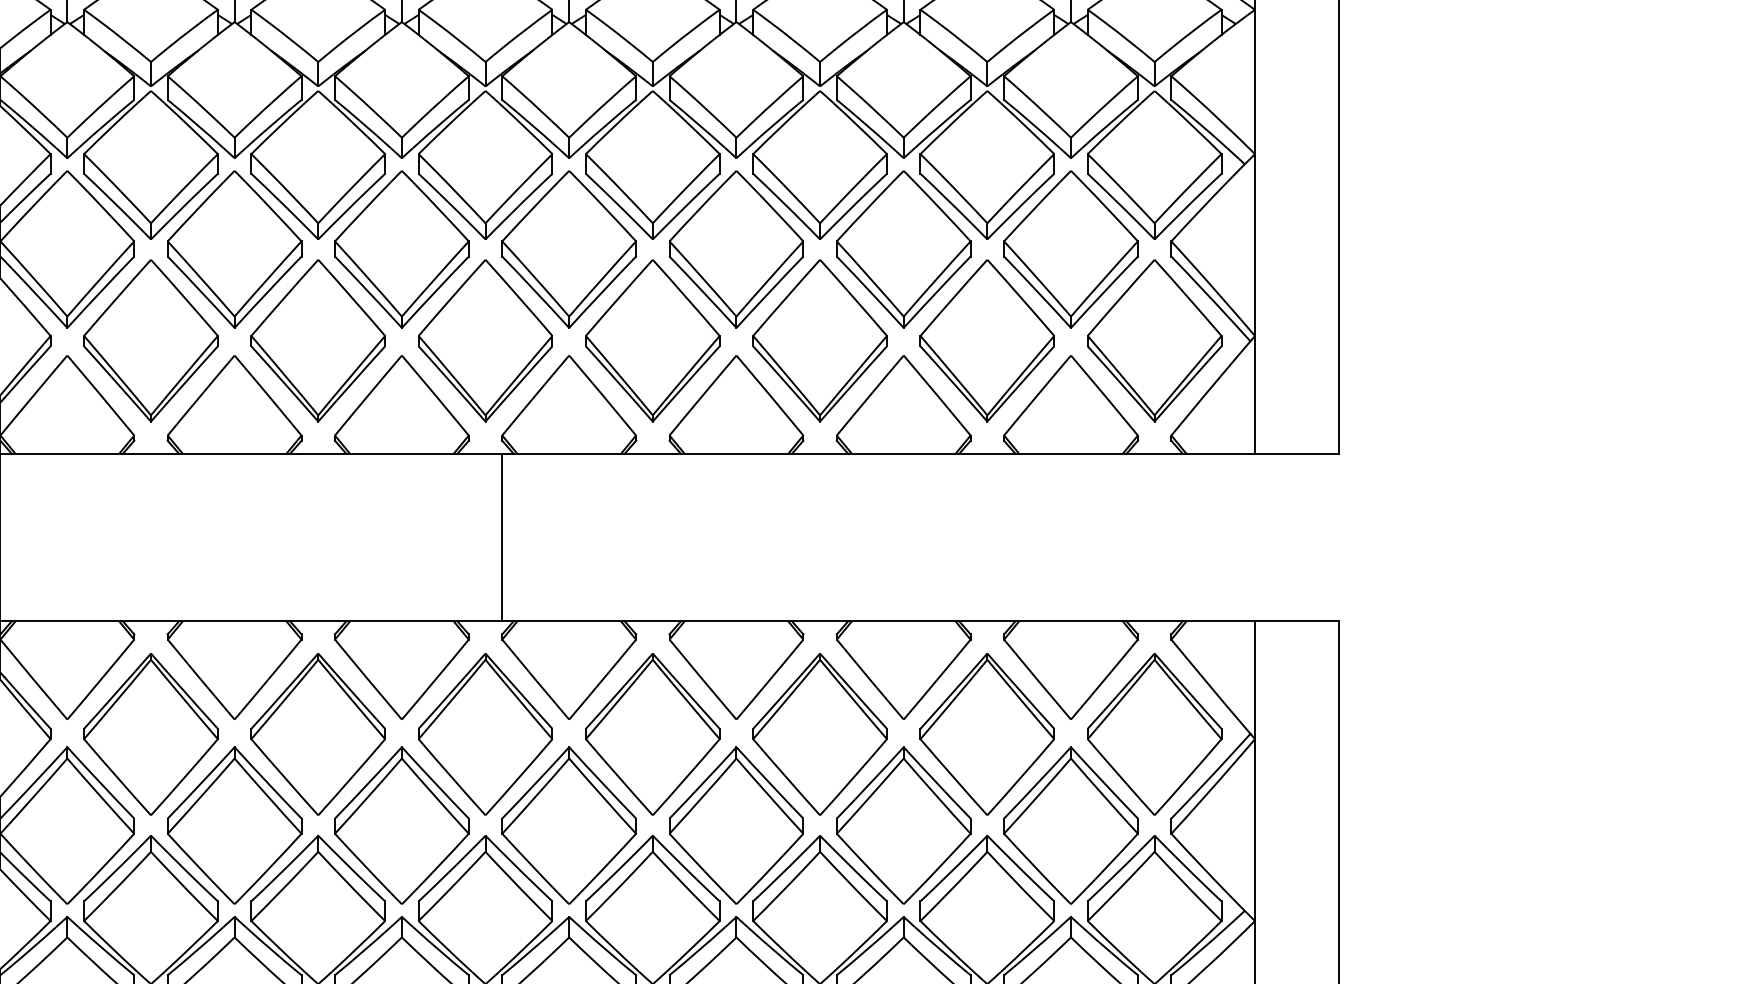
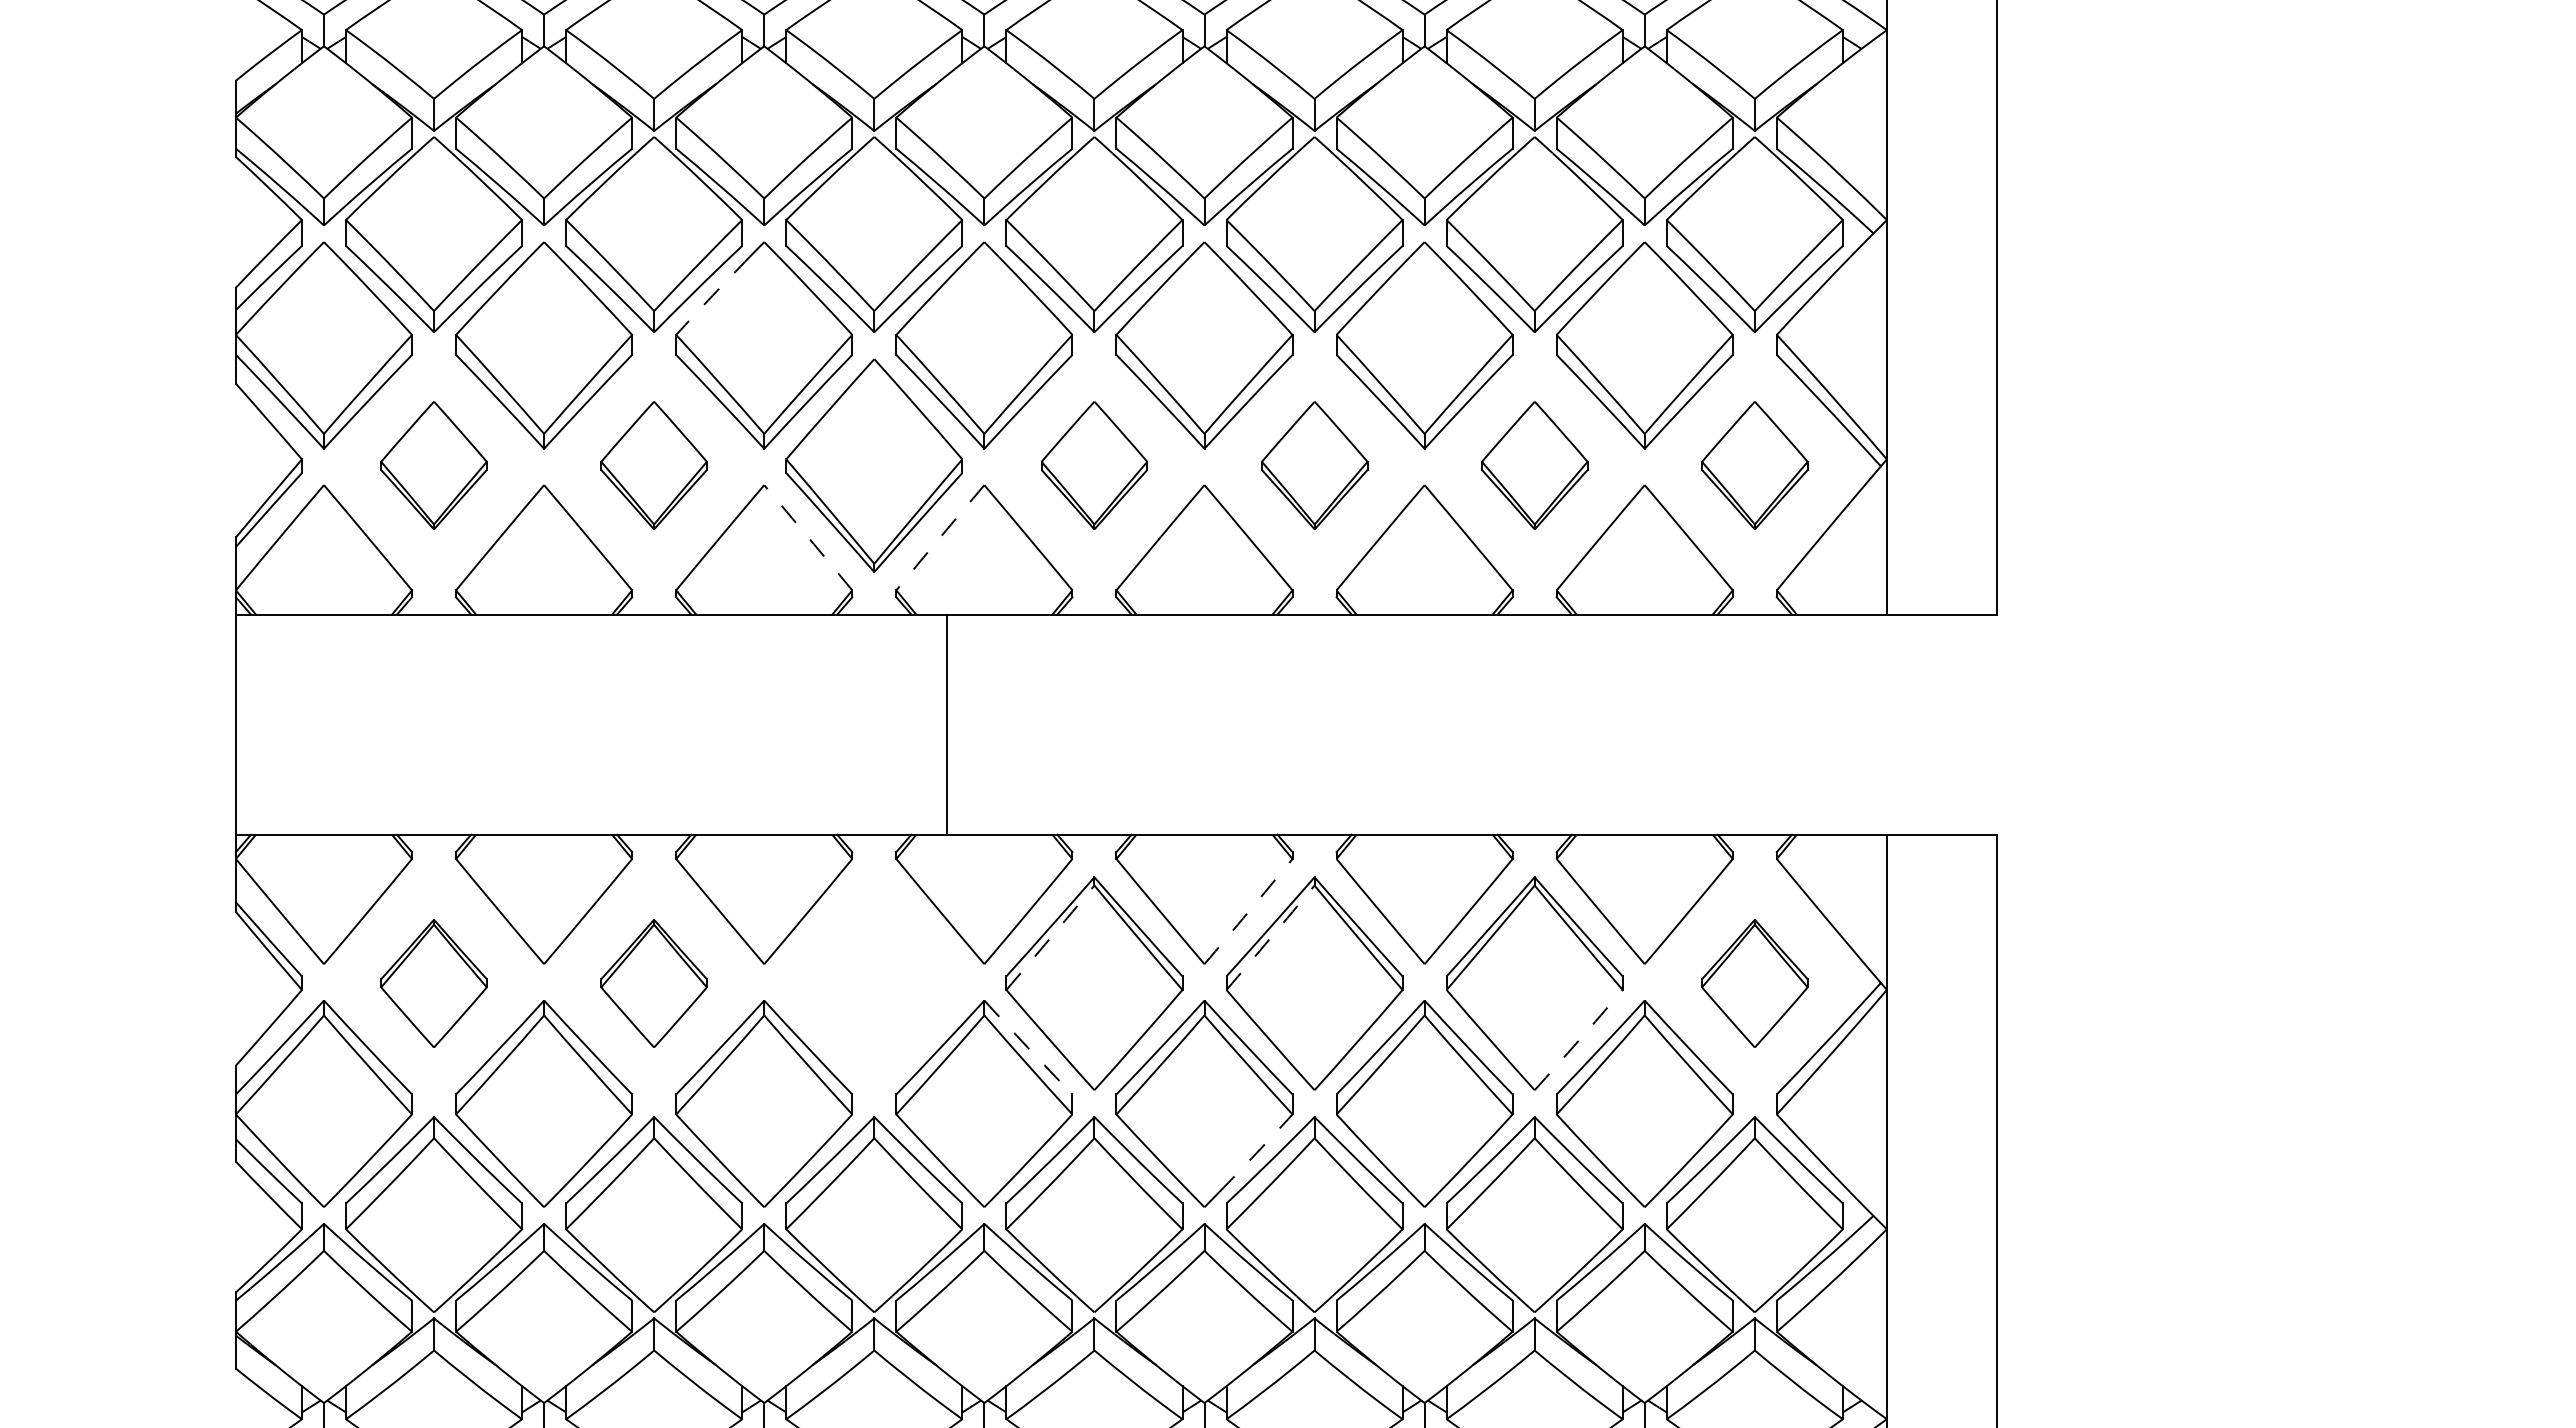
arc: (362, 211) -> (712, 295), solid -> dashed
part: (150, 340) -> (433, 465), size x0.6
part: (317, 340) -> (653, 465), size x0.6
part: (652, 340) -> (1094, 465), size x0.6
part: (820, 340) -> (1314, 465), size x0.6
part: (987, 340) -> (1534, 465), size x0.6
part: (1154, 340) -> (1754, 465), size x0.6
arc: (435, 395) -> (808, 537), solid -> dashed
arc: (535, 395) -> (940, 537), solid -> dashed
line: (502, 537) -> (947, 724), moved
arc: (769, 679) -> (1248, 911), solid -> dashed
arc: (619, 699) -> (1050, 937), solid -> dashed
arc: (786, 699) -> (1270, 937), solid -> dashed
part: (150, 734) -> (433, 983), size x0.6
part: (317, 734) -> (653, 983), size x0.6
part: (484, 734) -> (873, 983), removed
part: (1154, 734) -> (1754, 983), size x0.6
arc: (1021, 777) -> (1579, 1040), solid -> dashed
arc: (602, 782) -> (1028, 1047), solid -> dashed
arc: (775, 863) -> (1256, 1153), solid -> dashed

